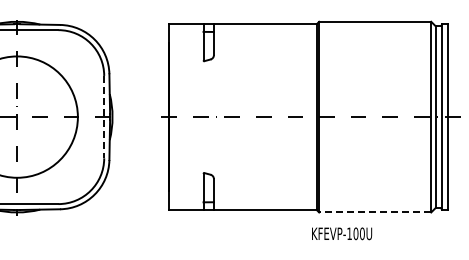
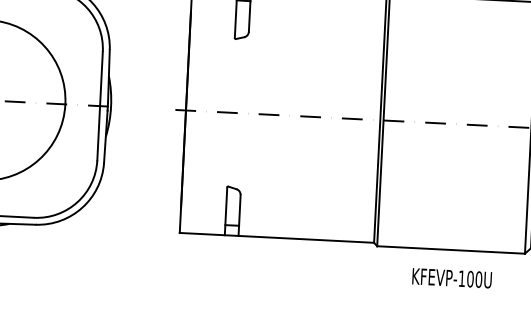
line: (104, 117) -> (100, 106), dashed -> solid
line: (374, 212) -> (450, 249), dashed -> solid
text: (342, 233) -> (452, 277), moved

